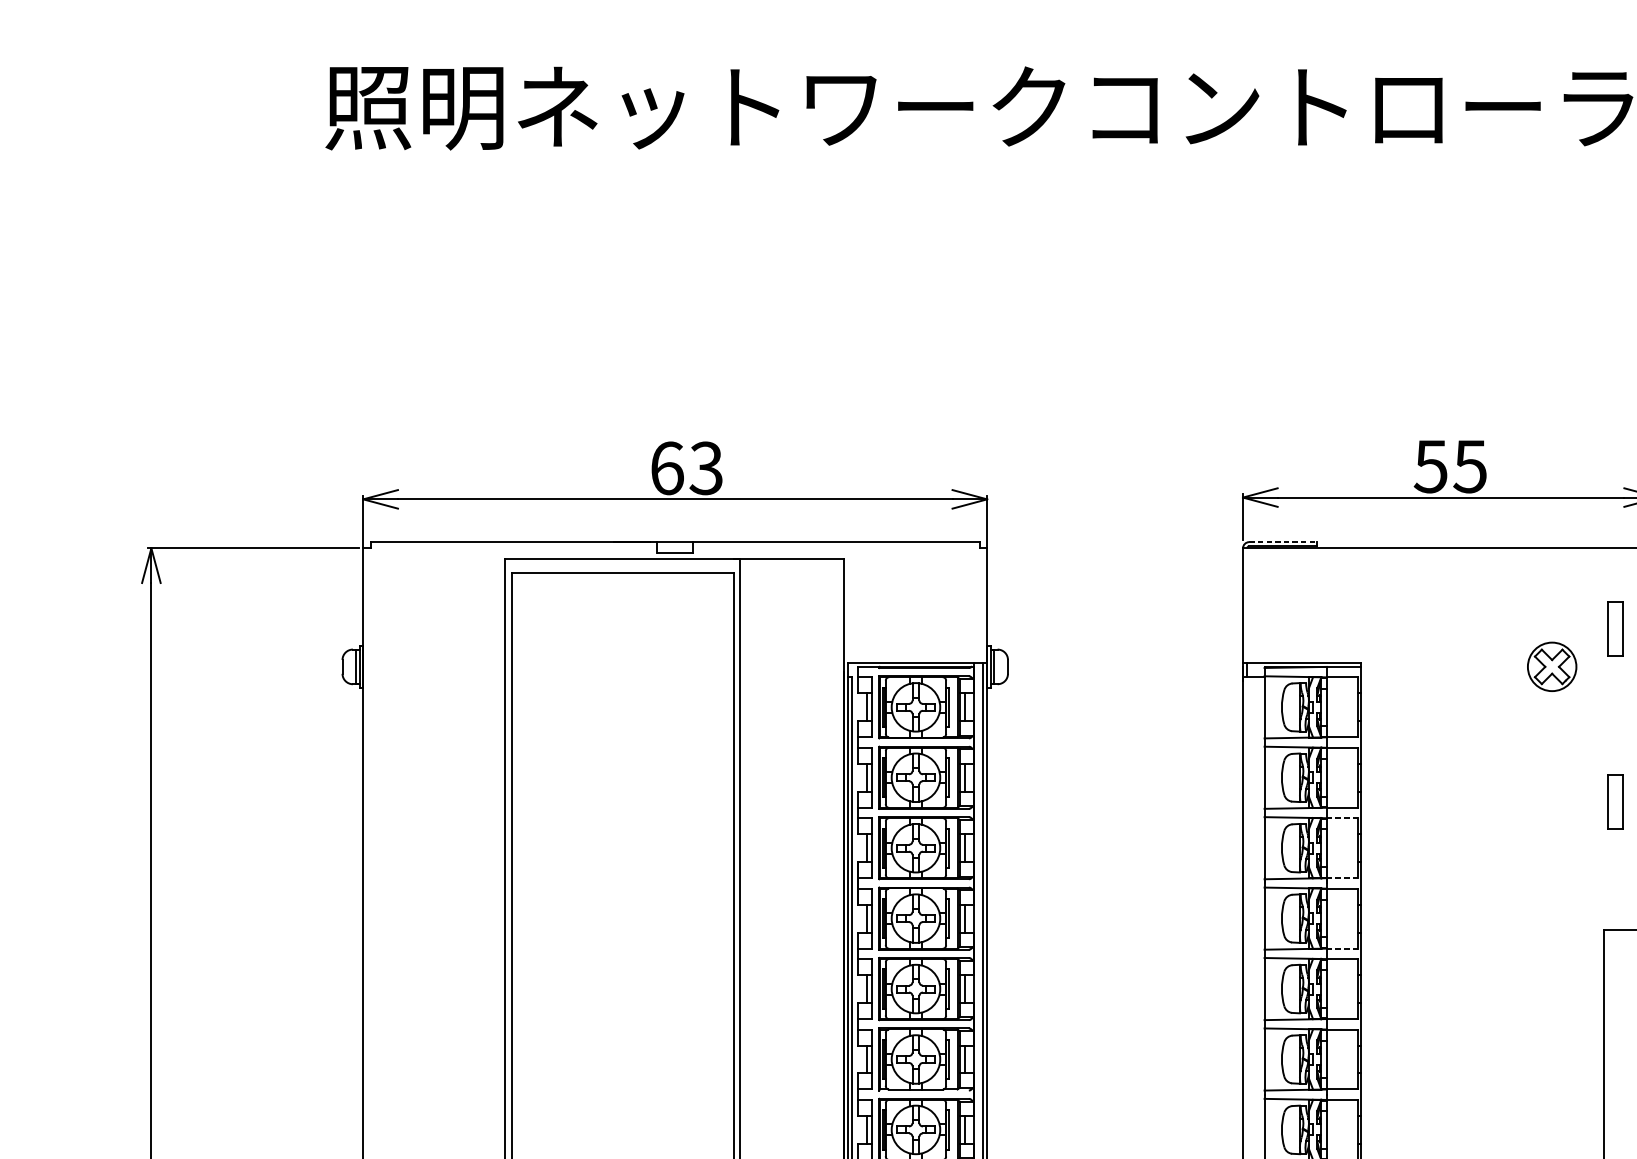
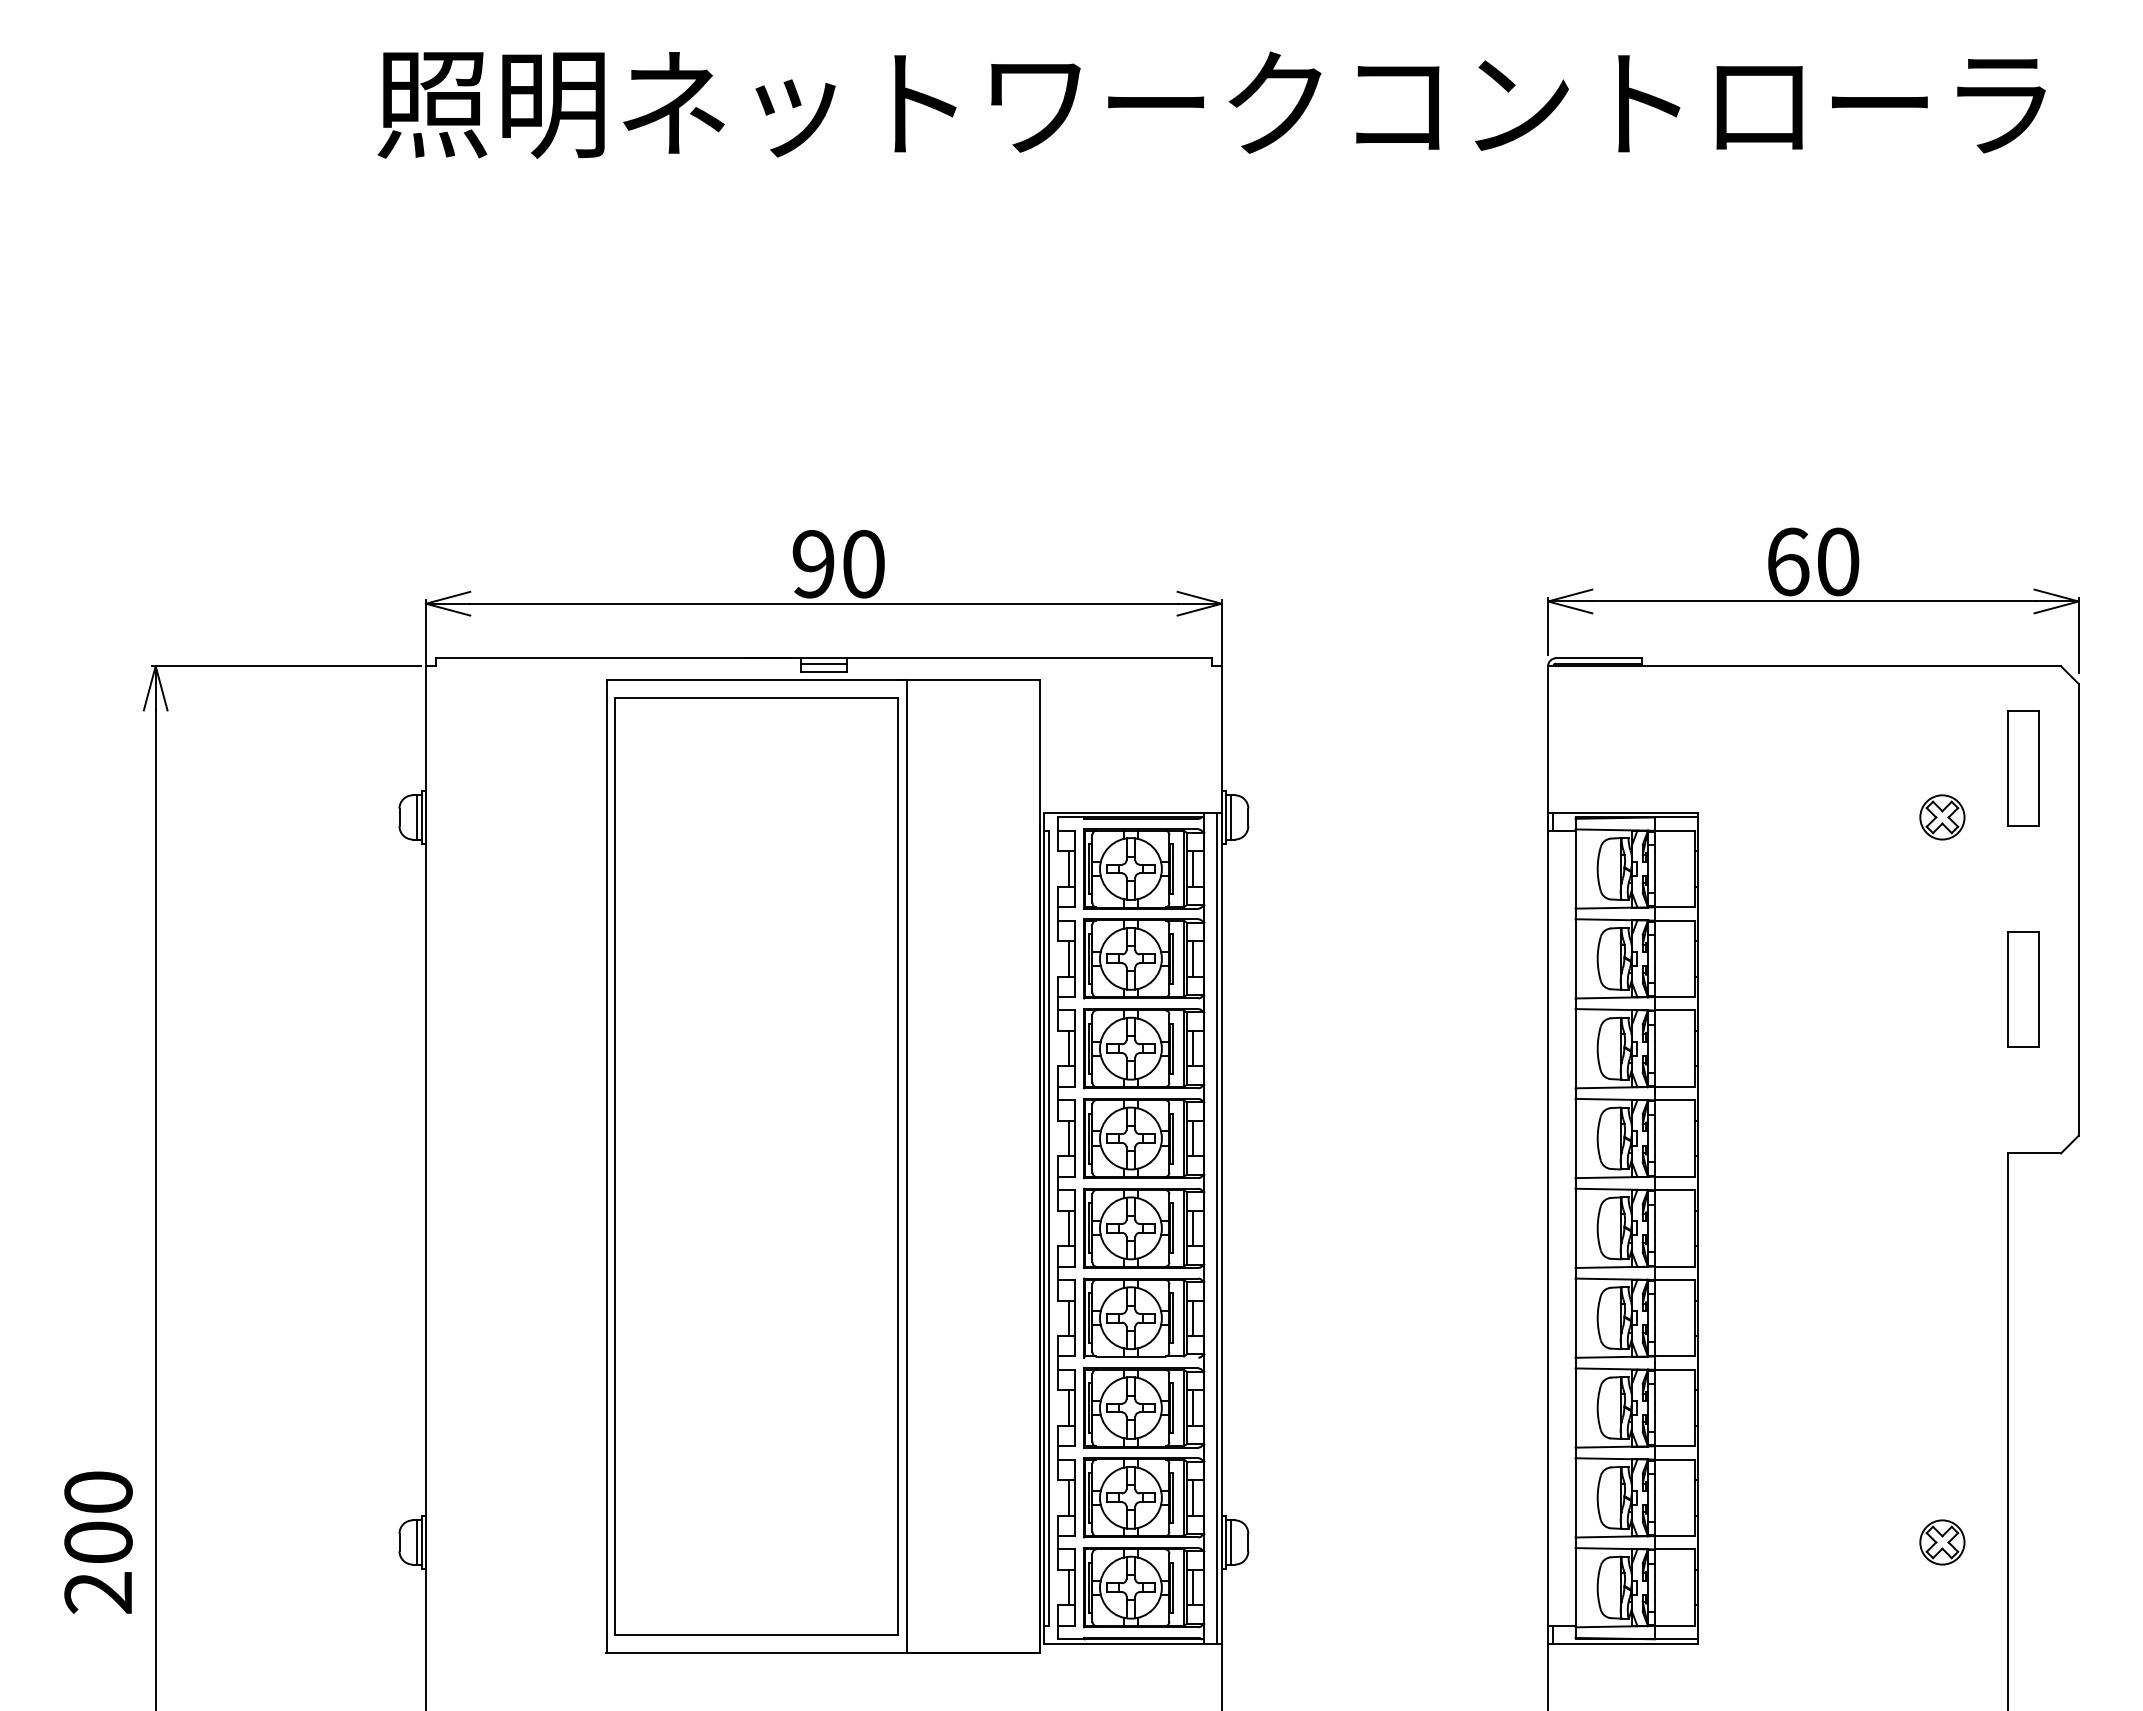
text: (1450, 466) -> (1812, 561), 55 -> 60
text: (686, 468) -> (838, 564), 63 -> 90
line: (1282, 542) -> (1598, 658), dashed -> solid
line: (674, 546) -> (823, 663), added
part: (1615, 628) -> (2023, 768), size x1.67
part: (1552, 666) -> (1942, 817), size x0.71
part: (1615, 801) -> (2023, 989), size x1.67
line: (1342, 818) -> (1675, 1010), dashed -> solid
line: (1342, 877) -> (1675, 1086), dashed -> solid
line: (1342, 948) -> (1675, 1176), dashed -> solid

